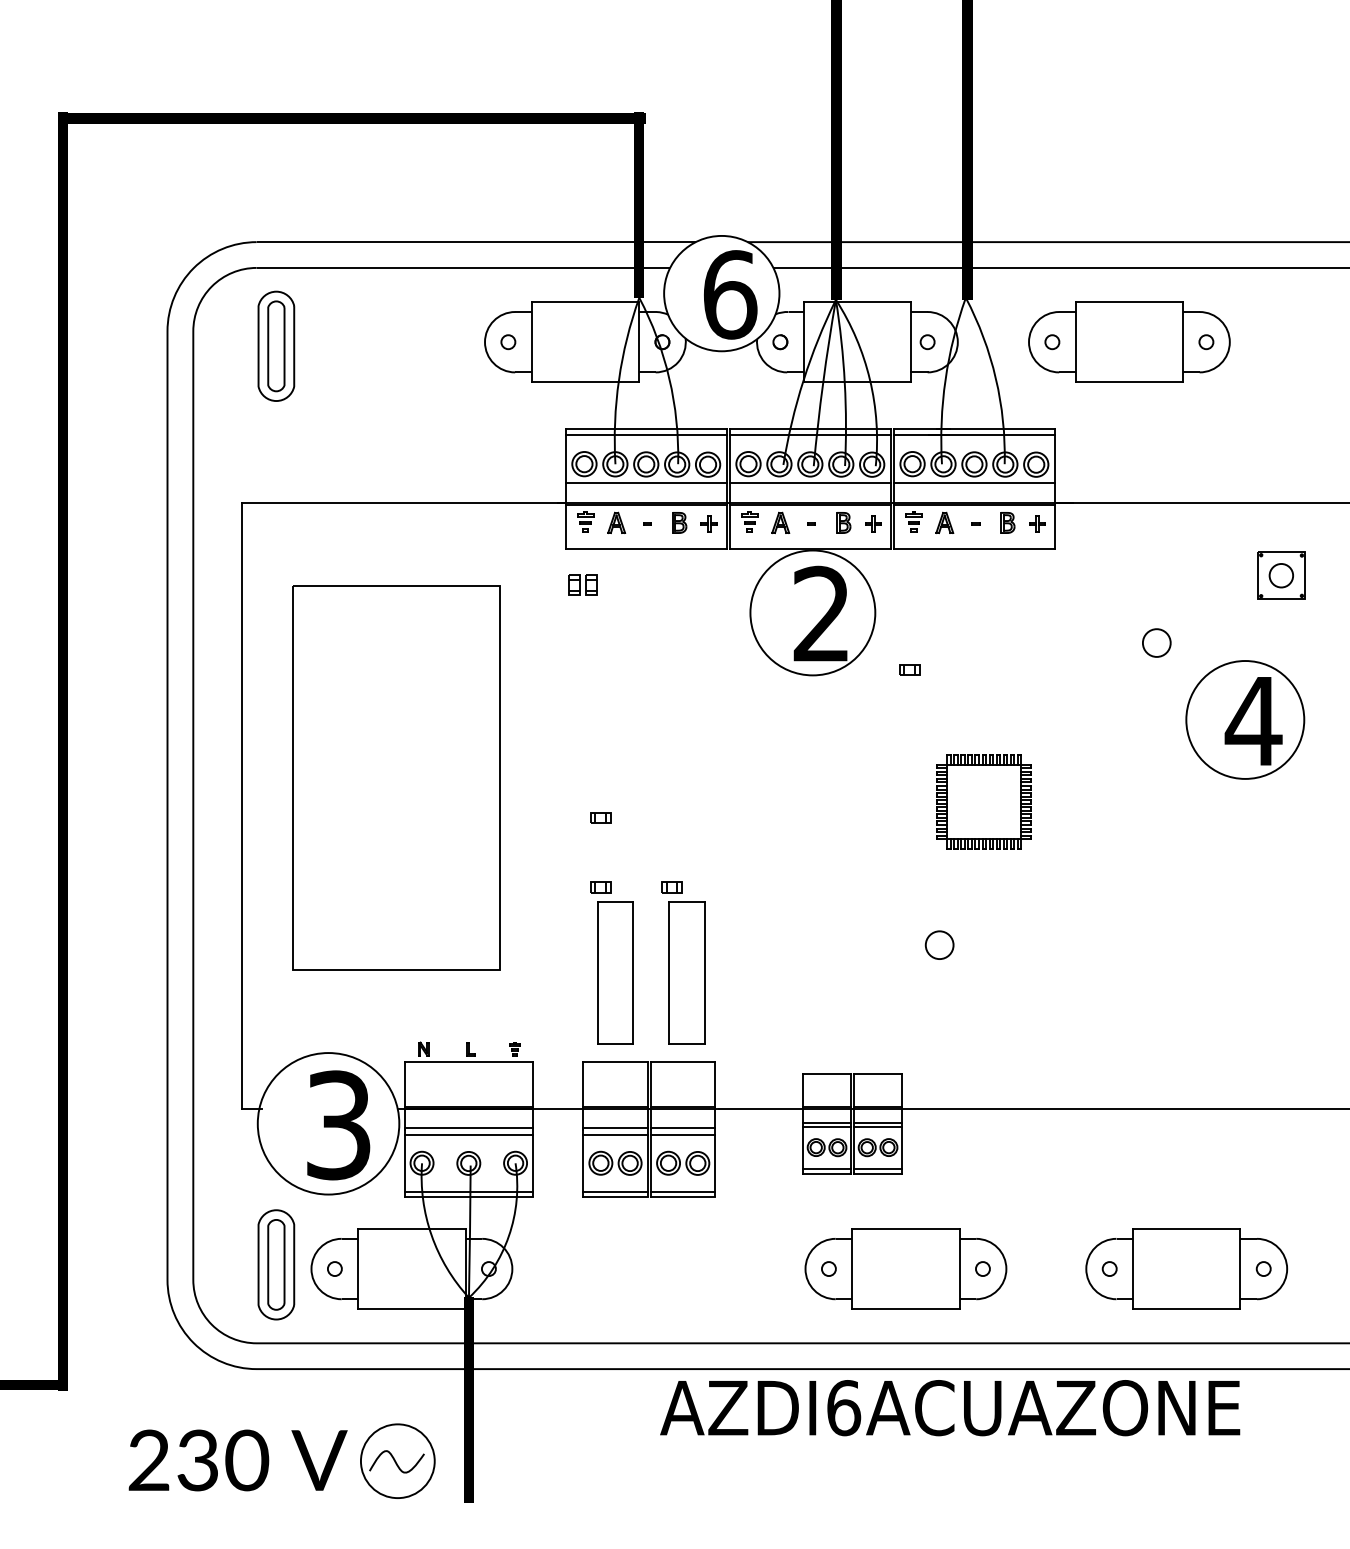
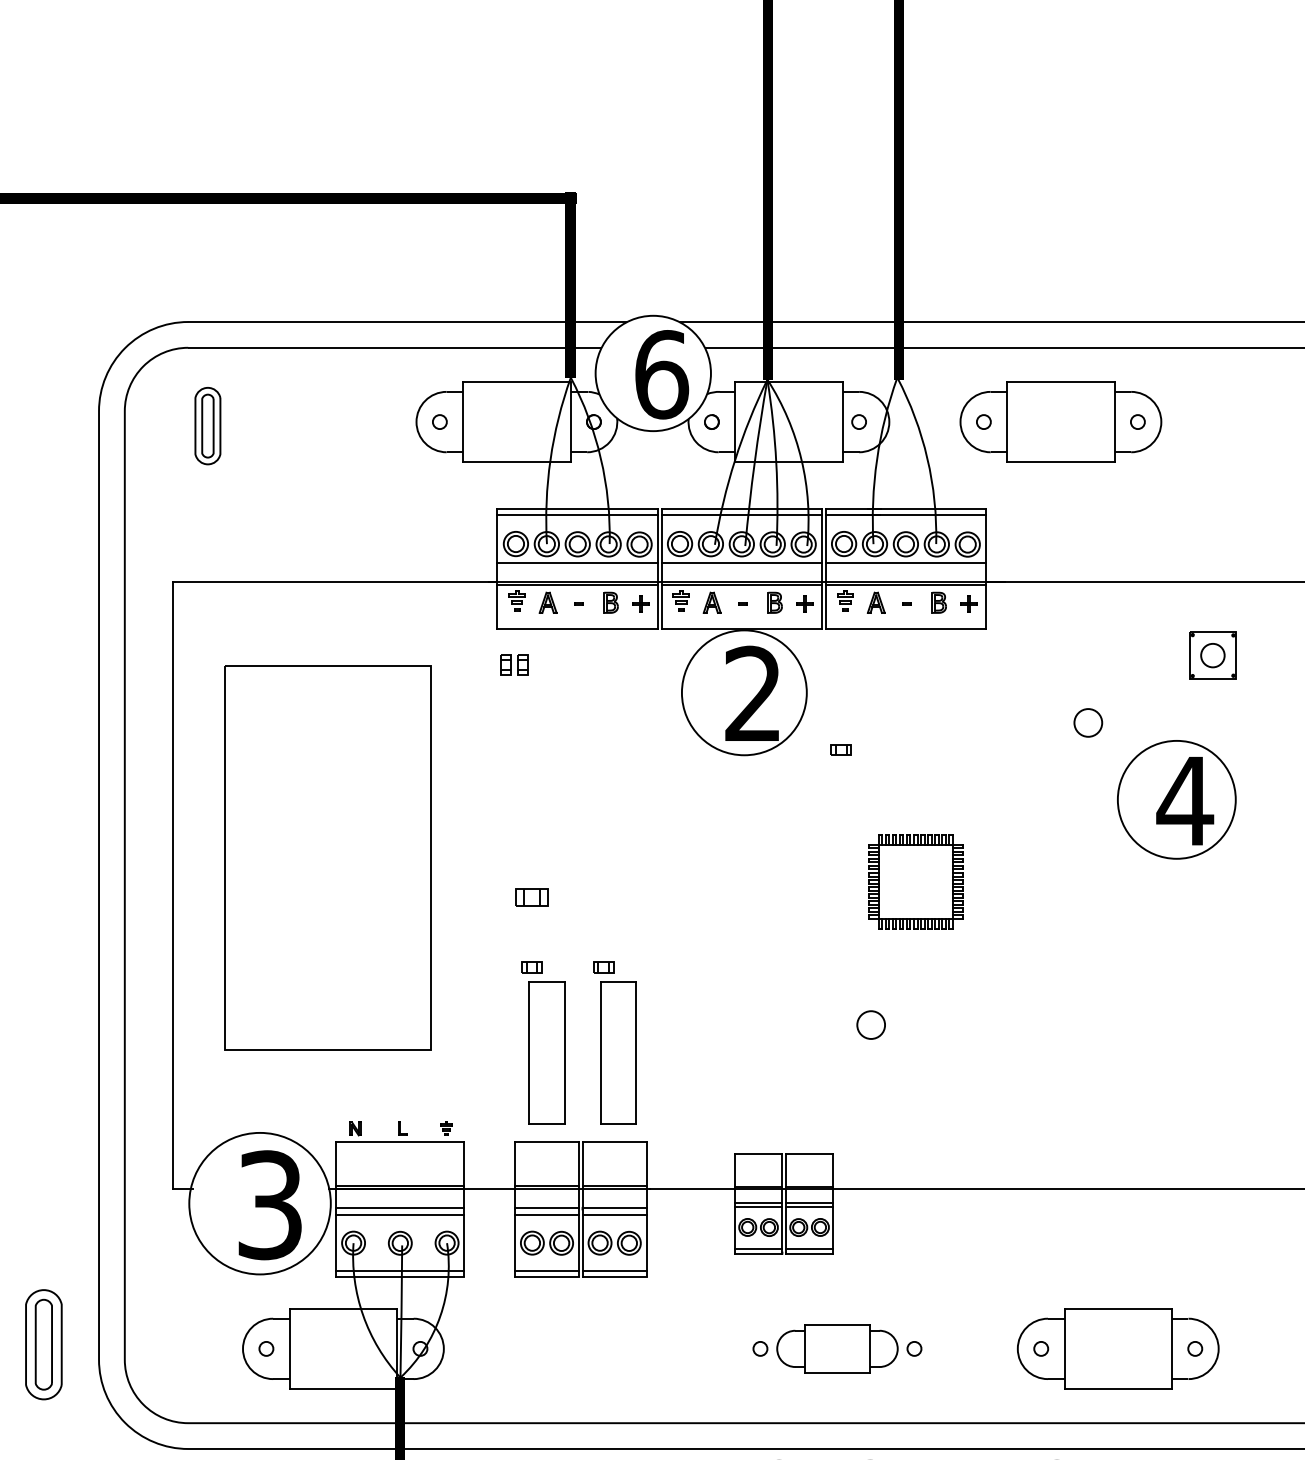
part: (276, 345) -> (208, 425), size x0.7
part: (600, 817) -> (532, 897), size x1.6
part: (276, 1264) -> (44, 1344), moved
part: (905, 1268) -> (837, 1348), size x0.6

